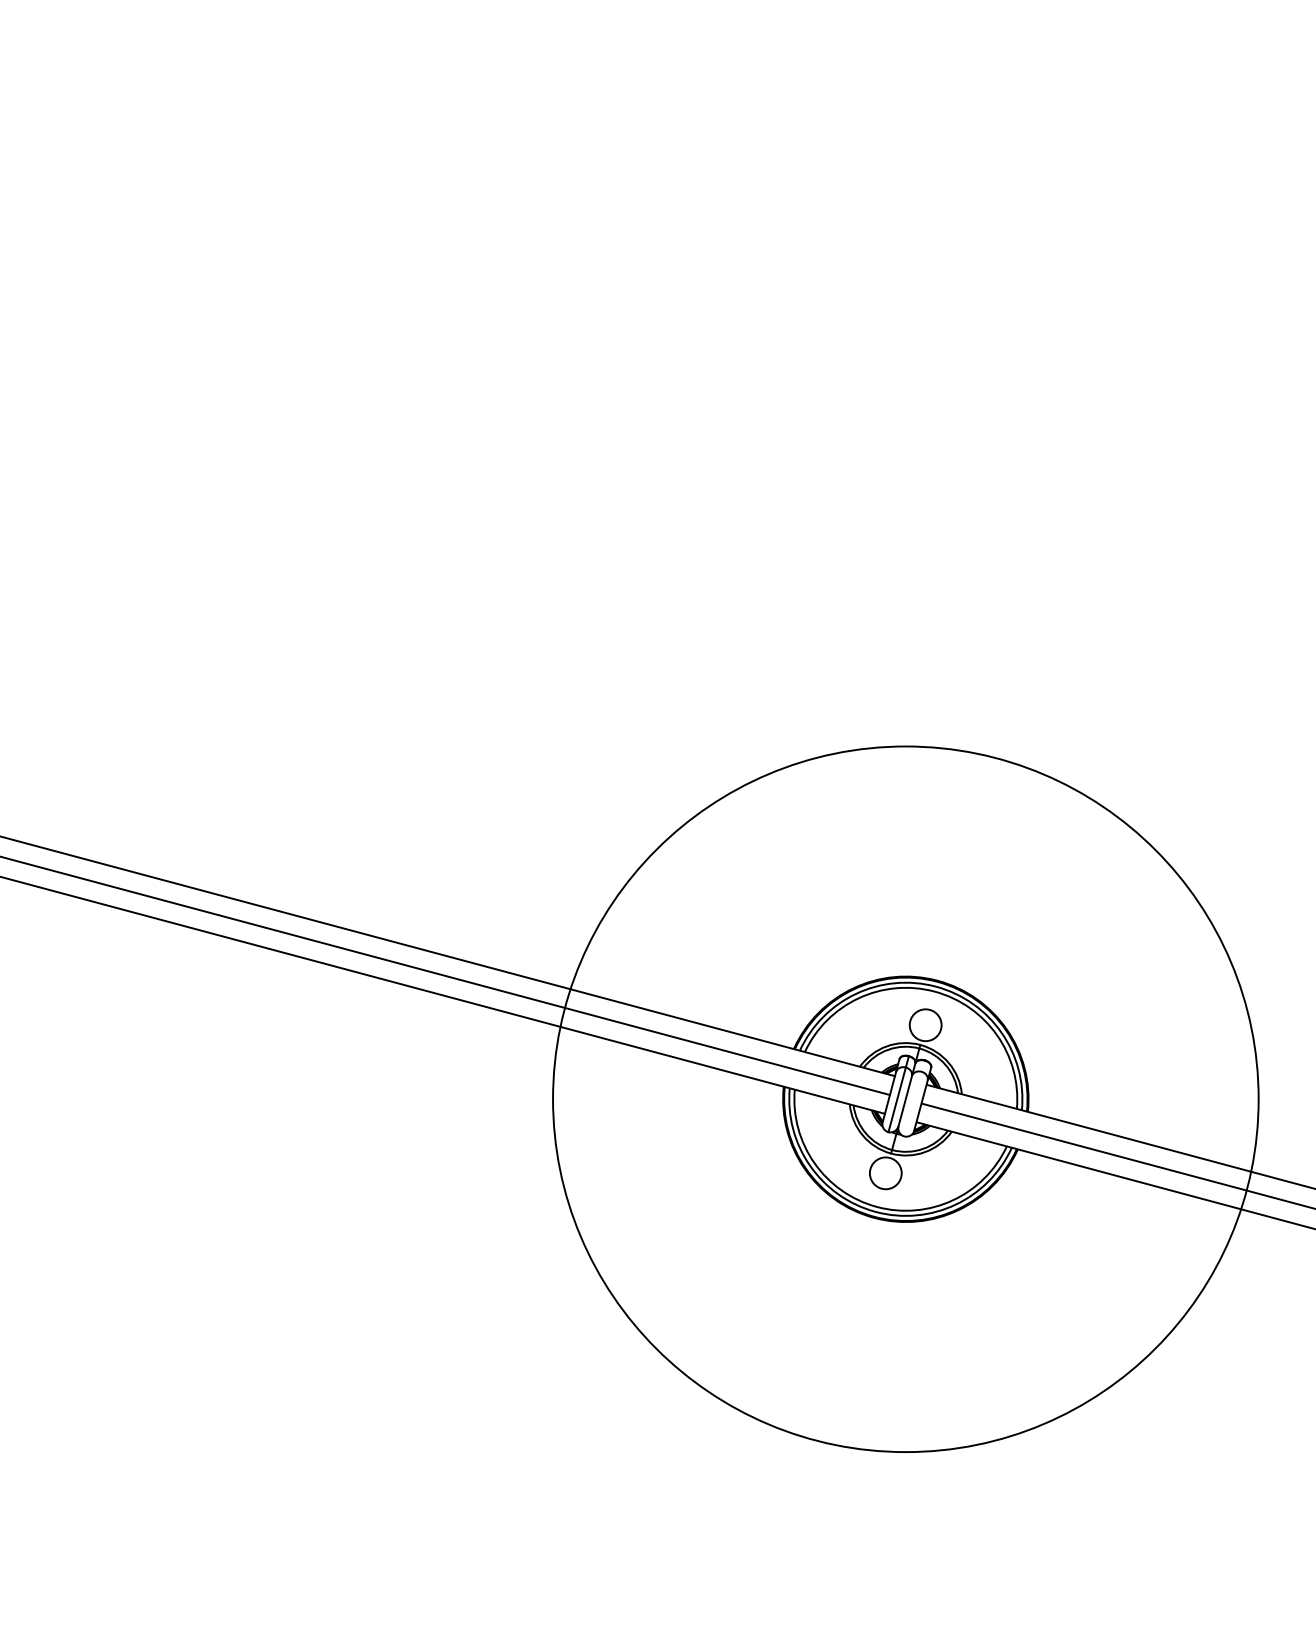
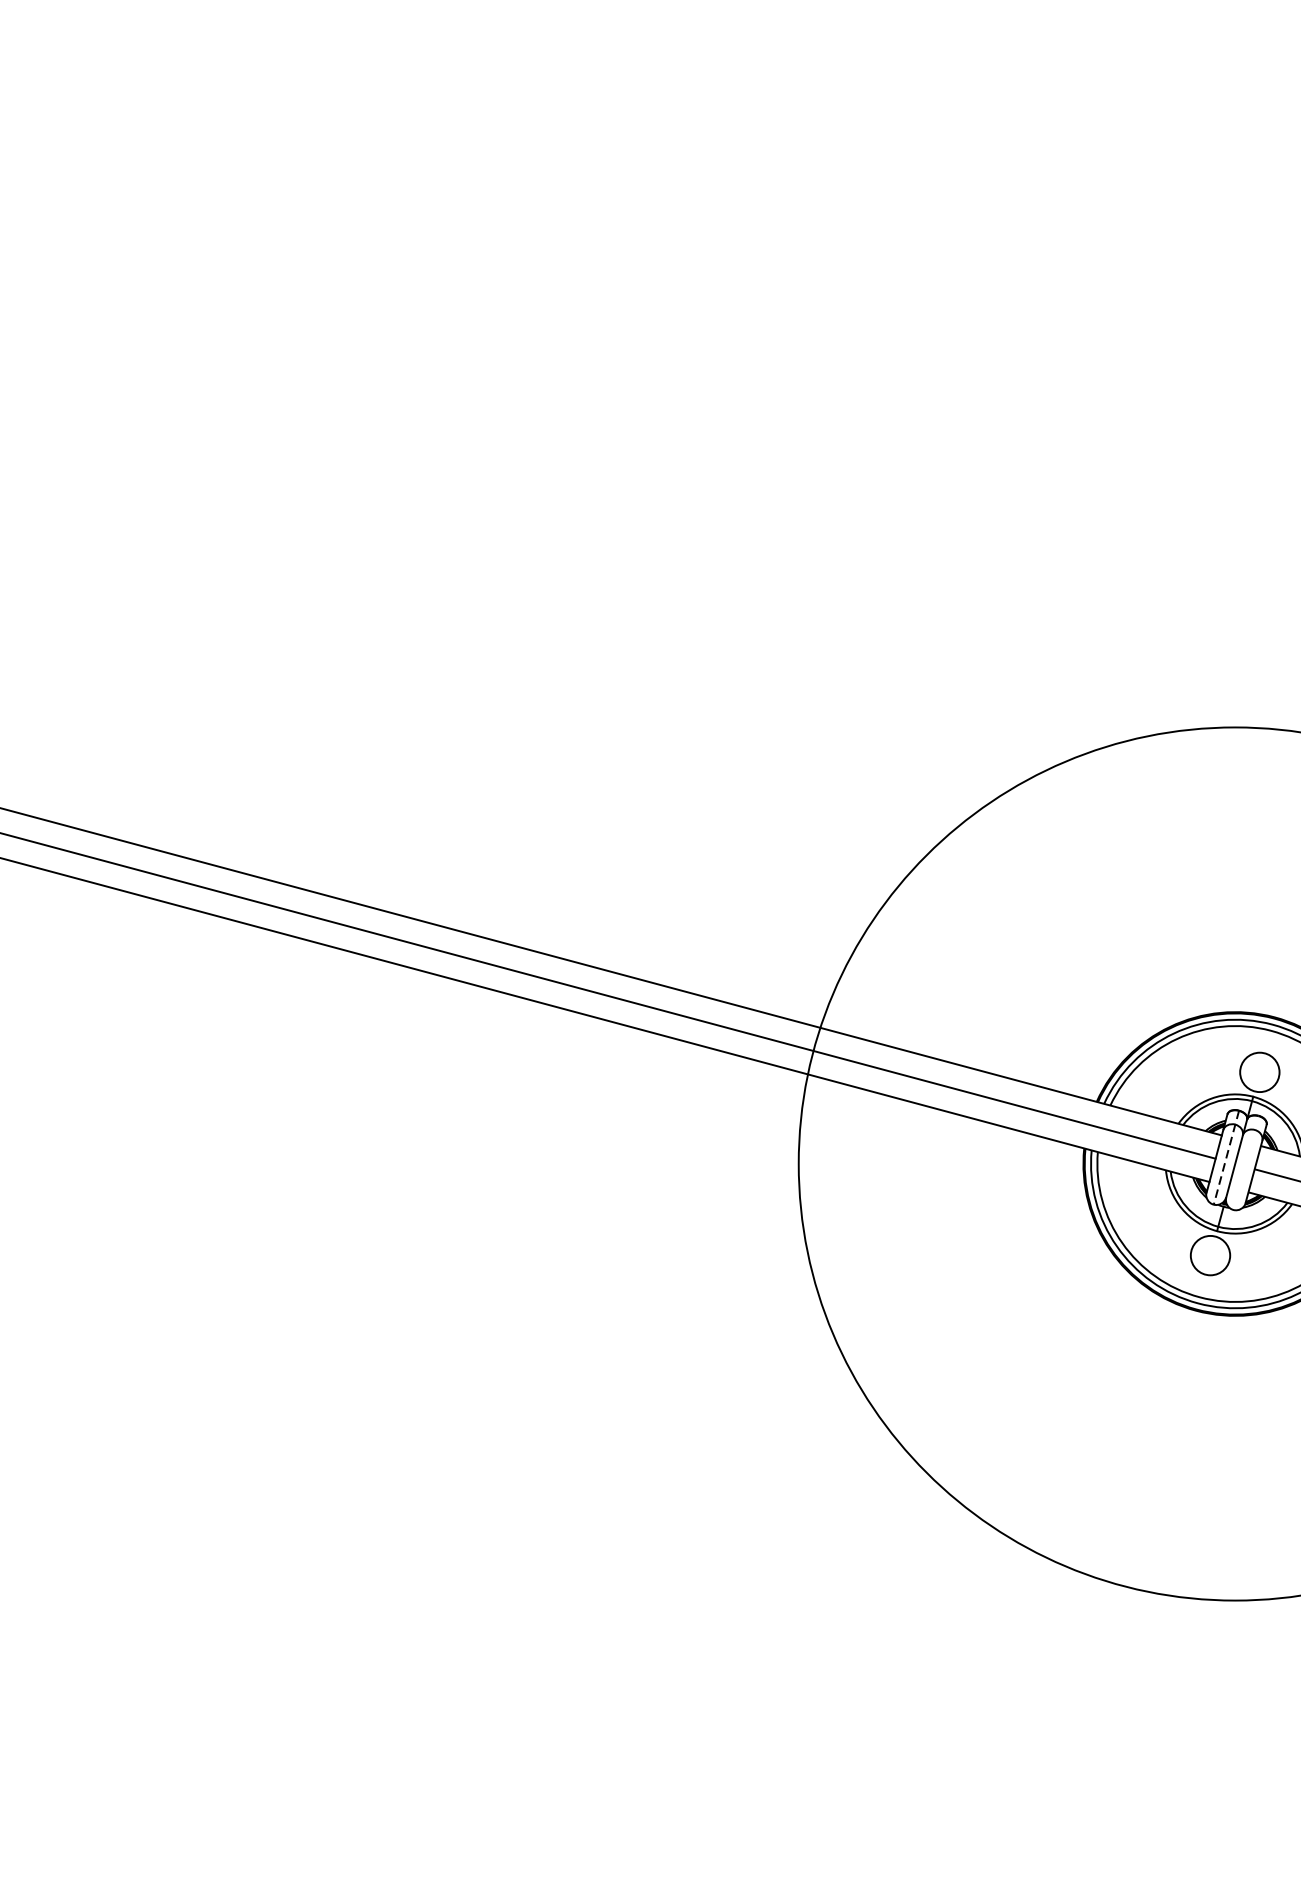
line: (898, 1094) -> (1226, 1158), solid -> dashed

